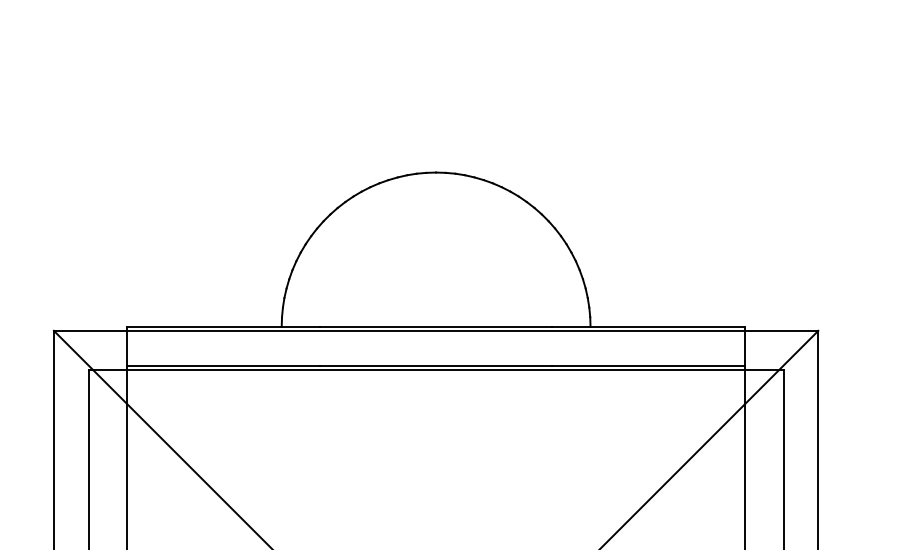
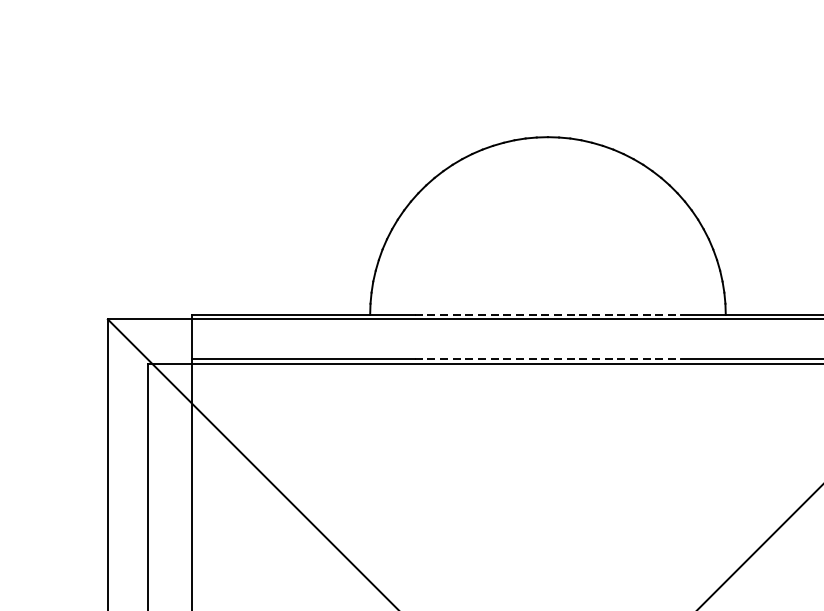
line: (436, 326) -> (548, 314), solid -> dashed
line: (436, 365) -> (548, 359), solid -> dashed

